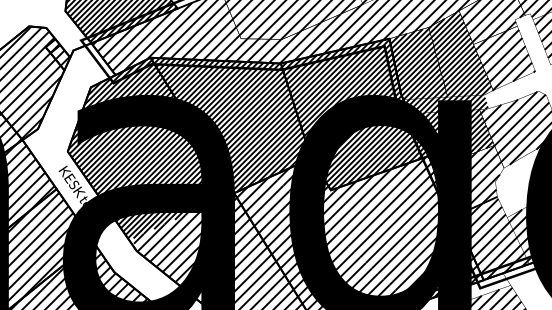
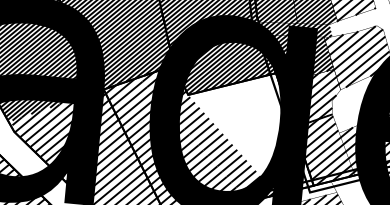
hatch: (406, 223) -> (251, 130), removed

